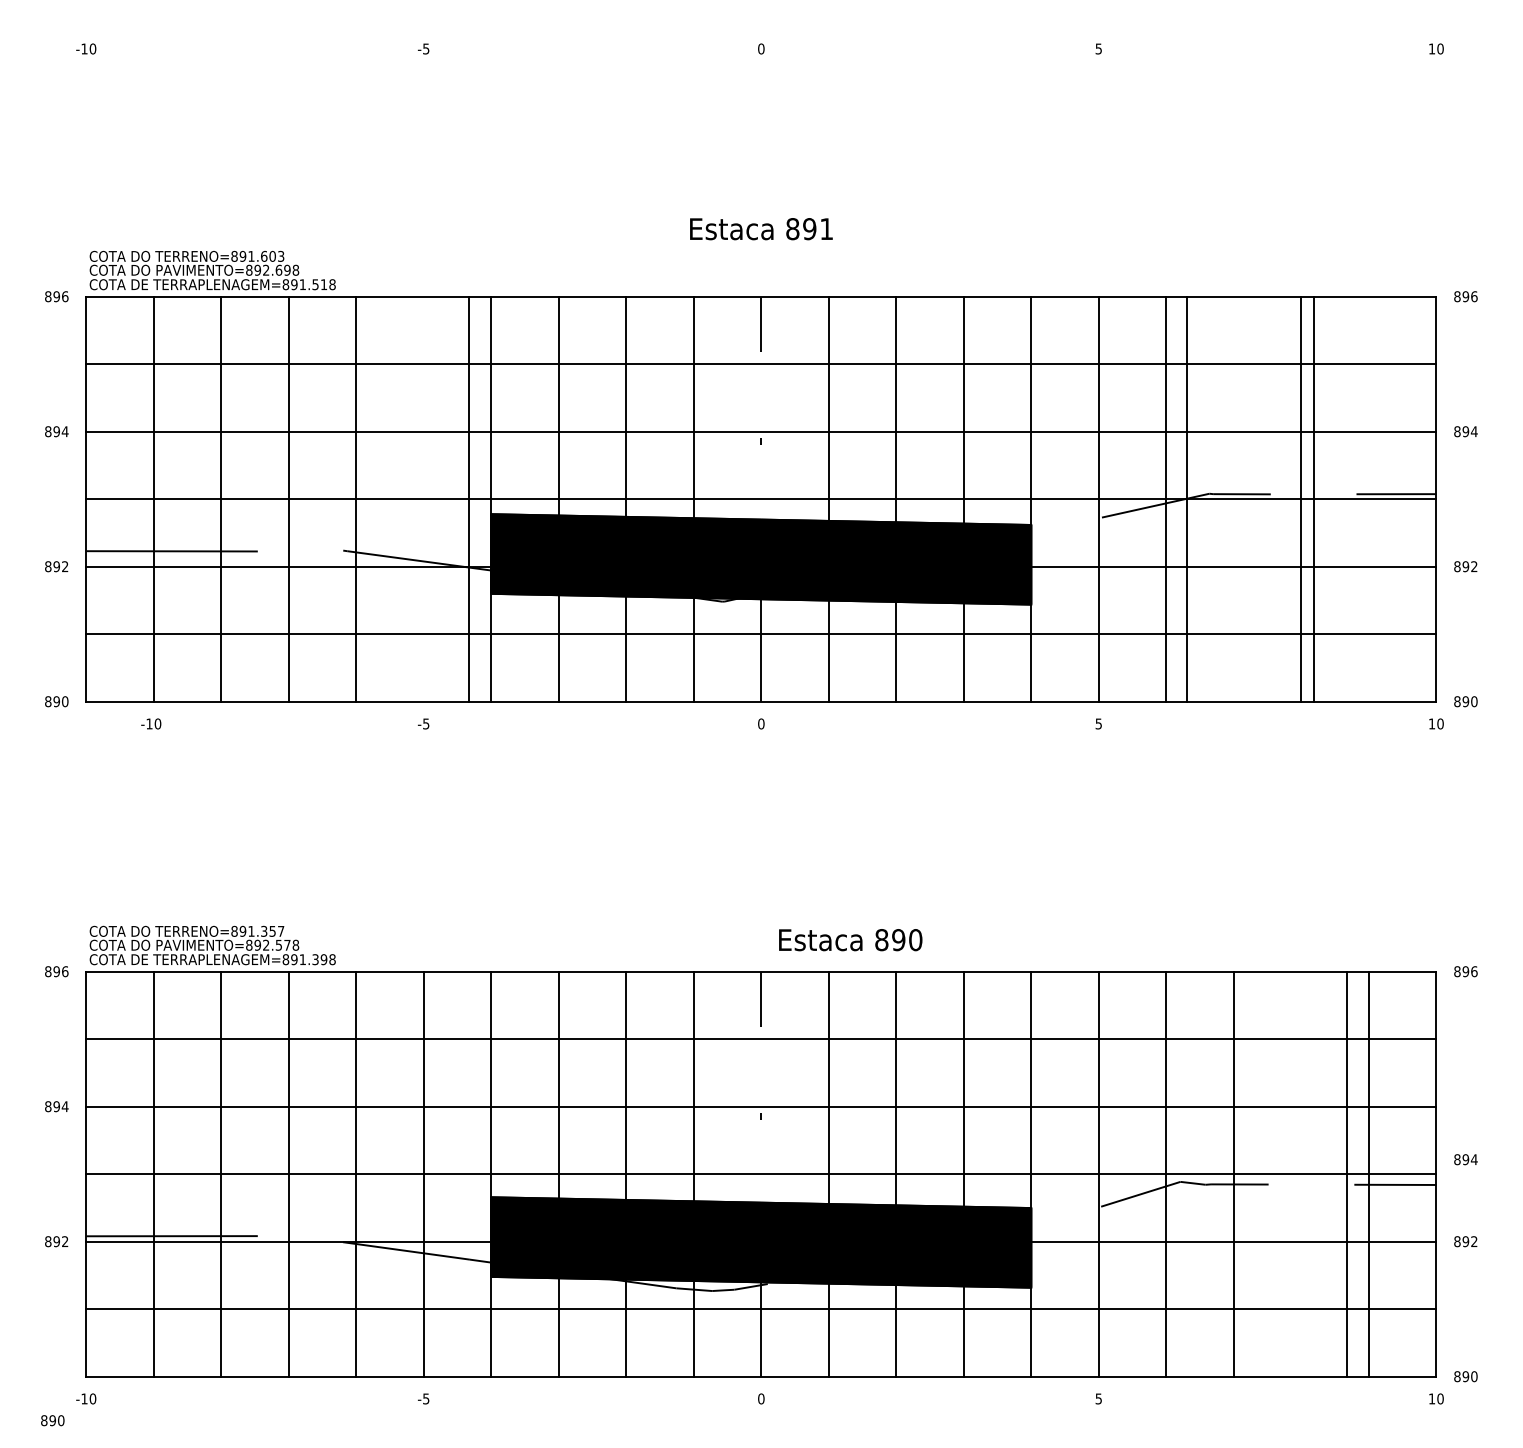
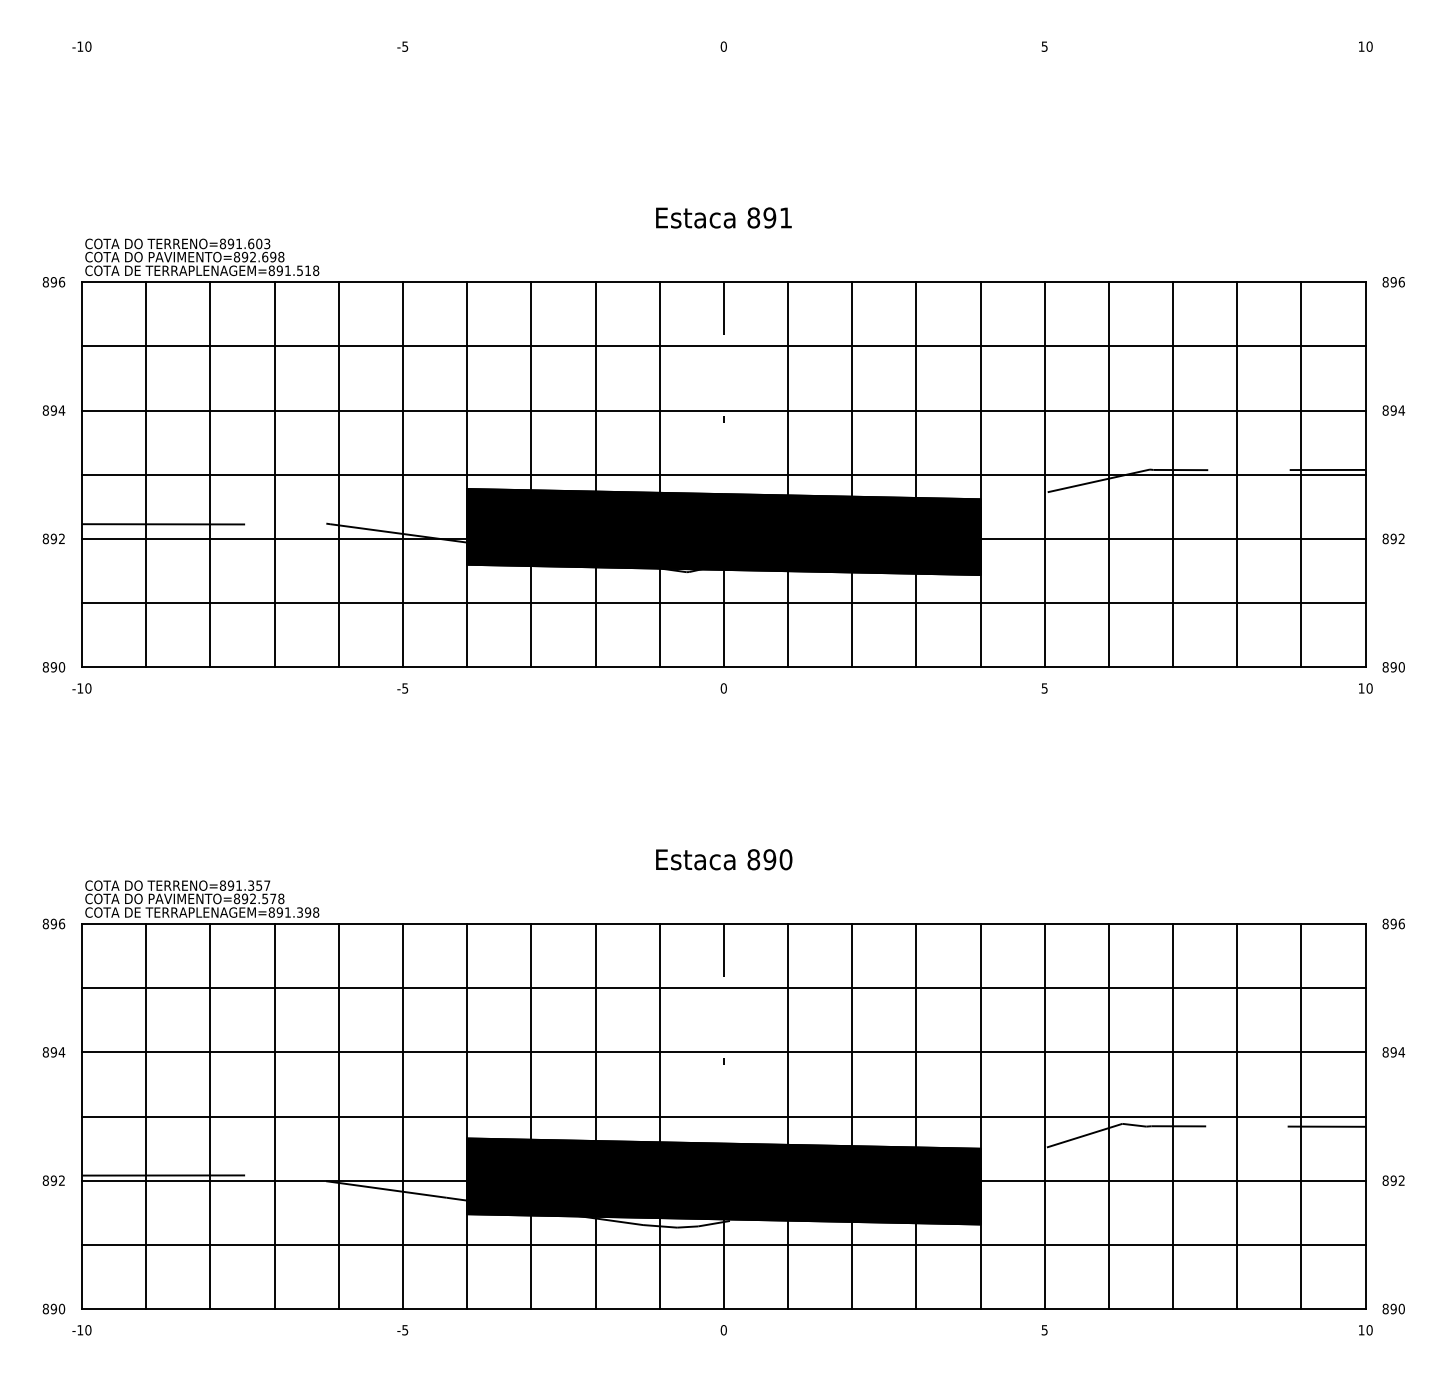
line: (468, 498) -> (402, 474), moved
line: (1186, 498) -> (1172, 474), moved
line: (1313, 498) -> (1301, 474), moved
text: (151, 723) -> (82, 688), moved
text: (850, 940) -> (724, 860), moved
text: (1465, 1159) -> (1393, 1052), moved
line: (1347, 1173) -> (1237, 1115), moved
text: (52, 1420) -> (53, 1308), moved

